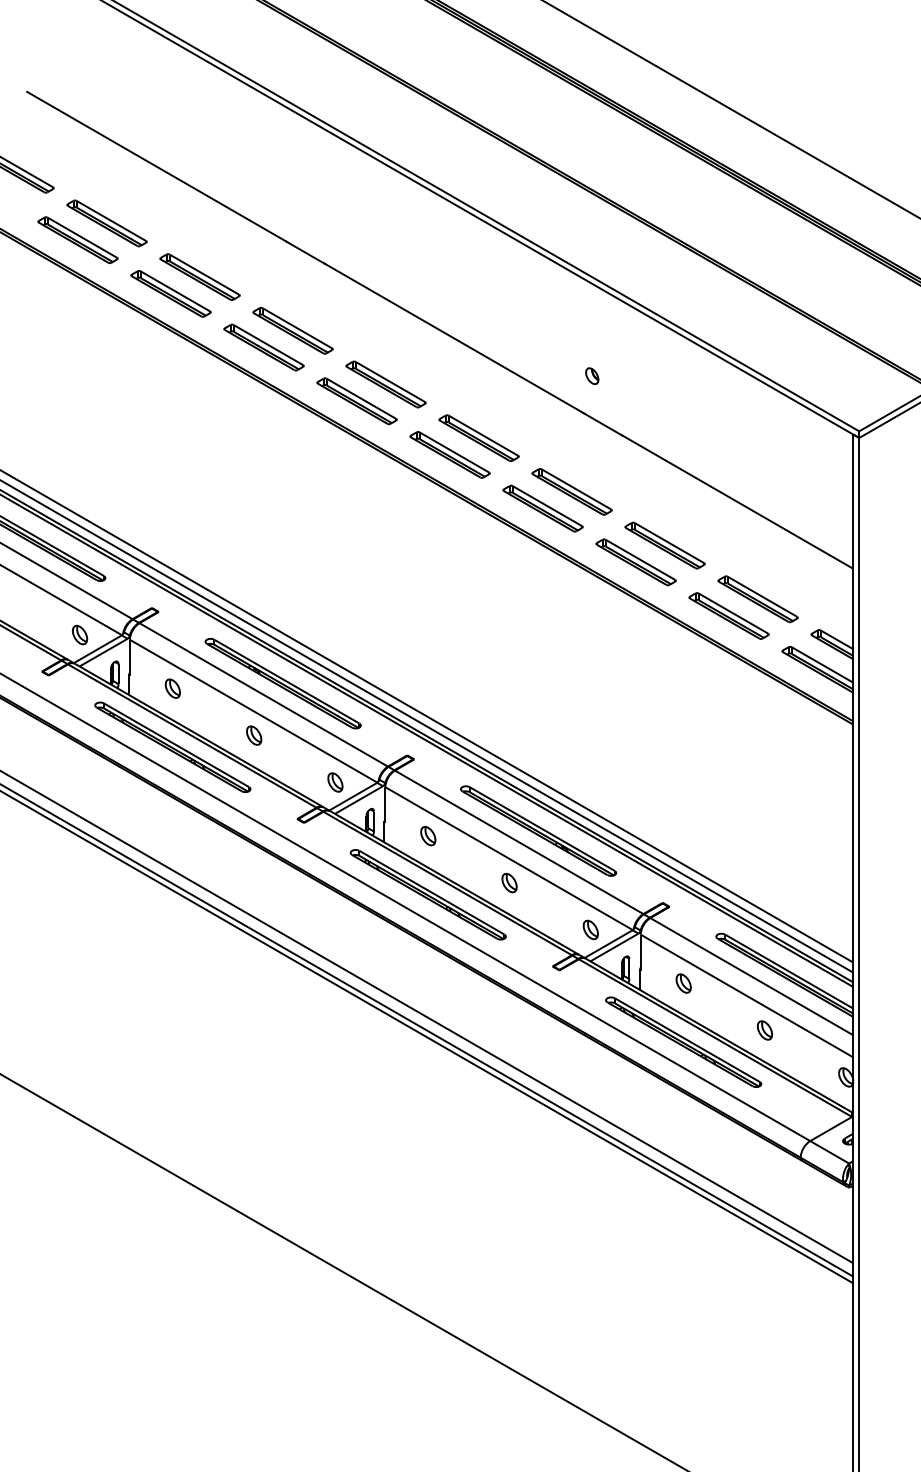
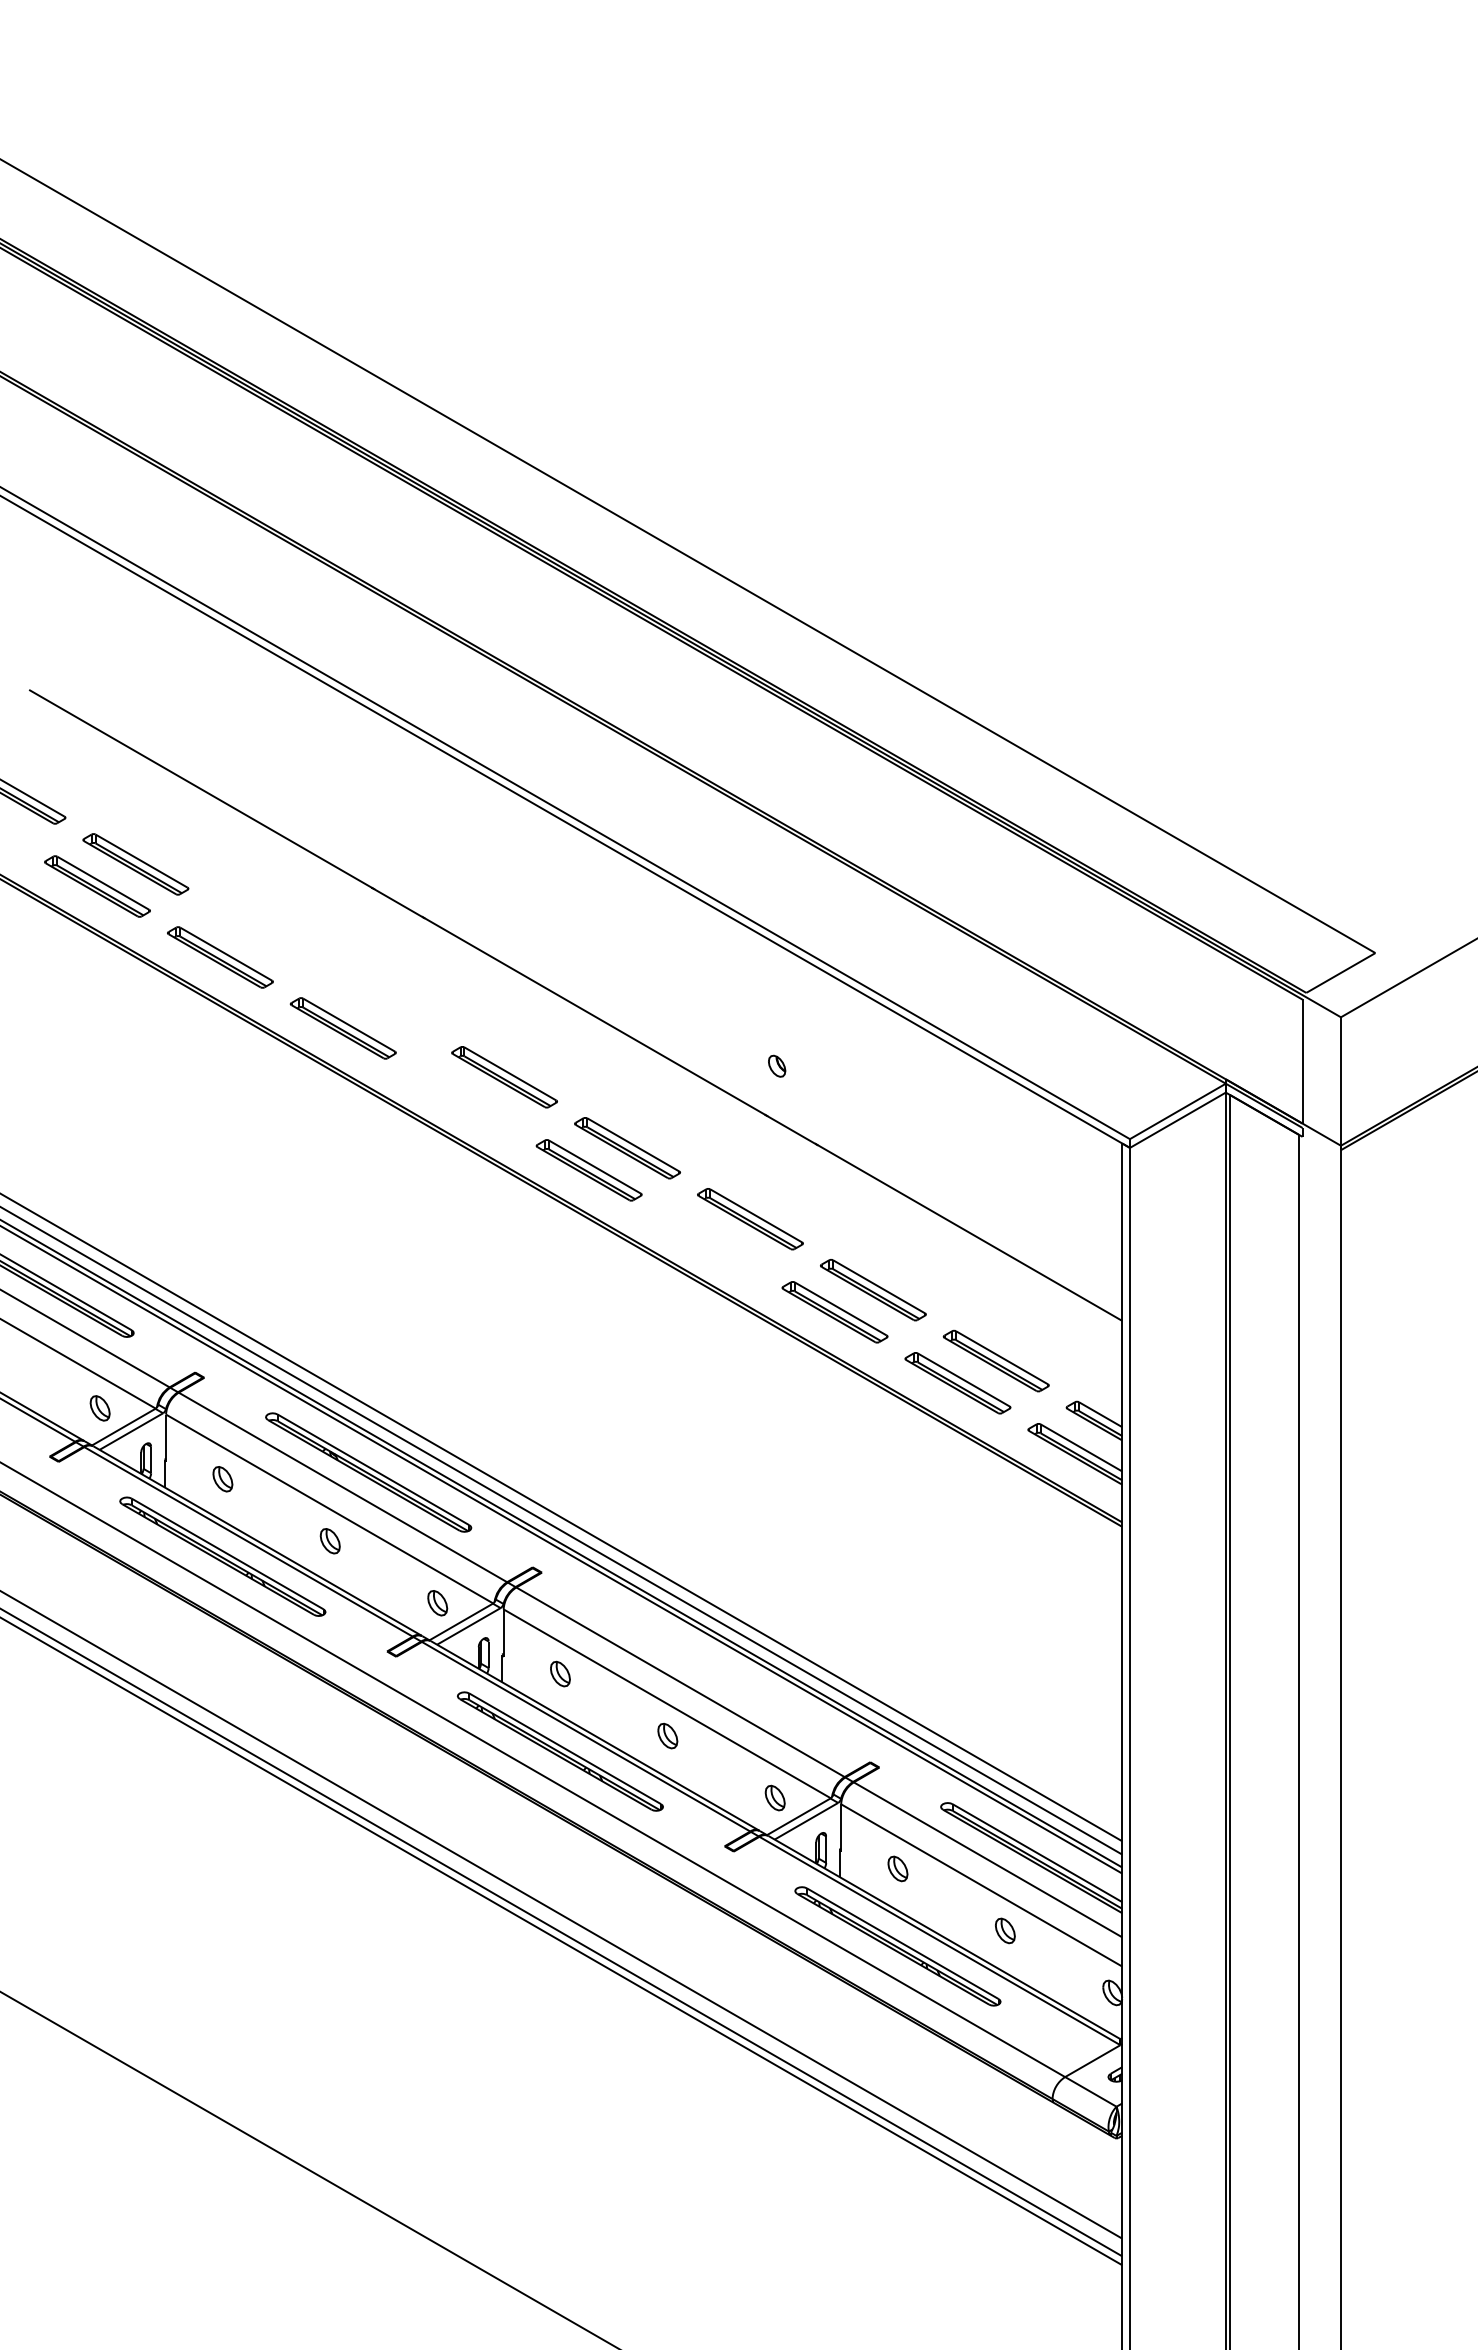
part: (199, 277) -> (258, 935), removed
part: (292, 330) -> (381, 1006), removed
part: (356, 401) -> (465, 1099), removed
part: (542, 508) -> (711, 1241), removed
part: (538, 831) -> (705, 1667), removed

